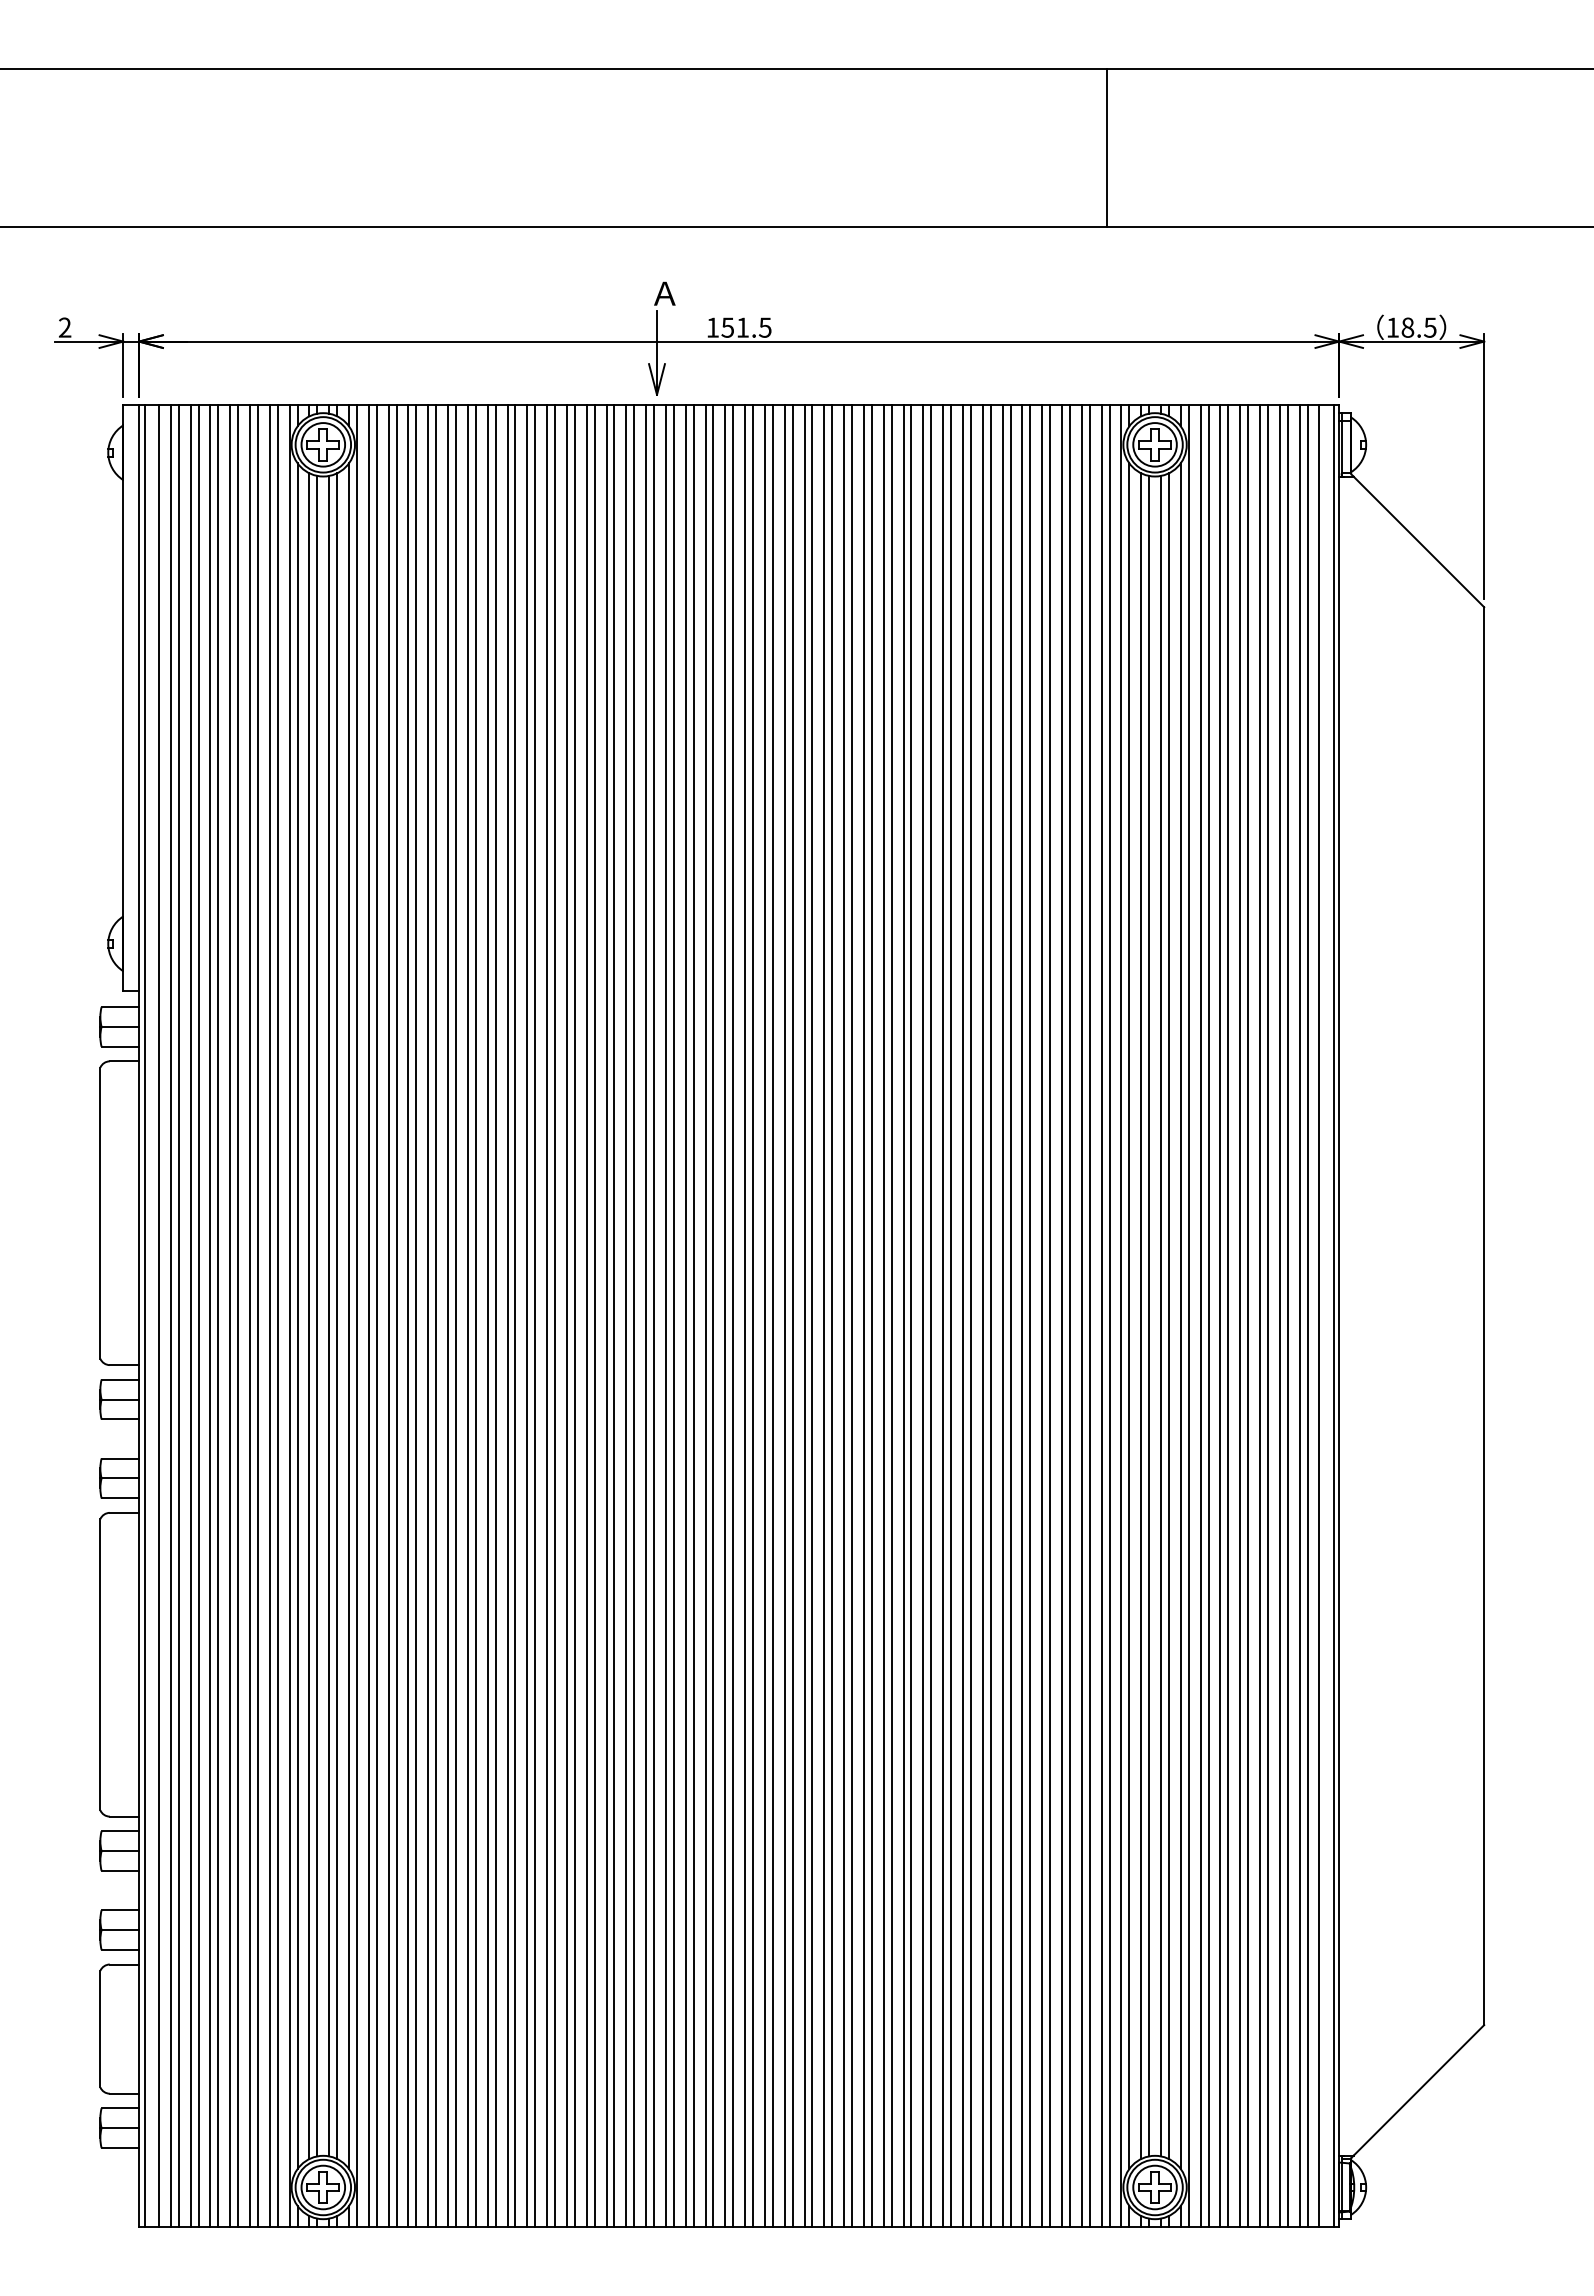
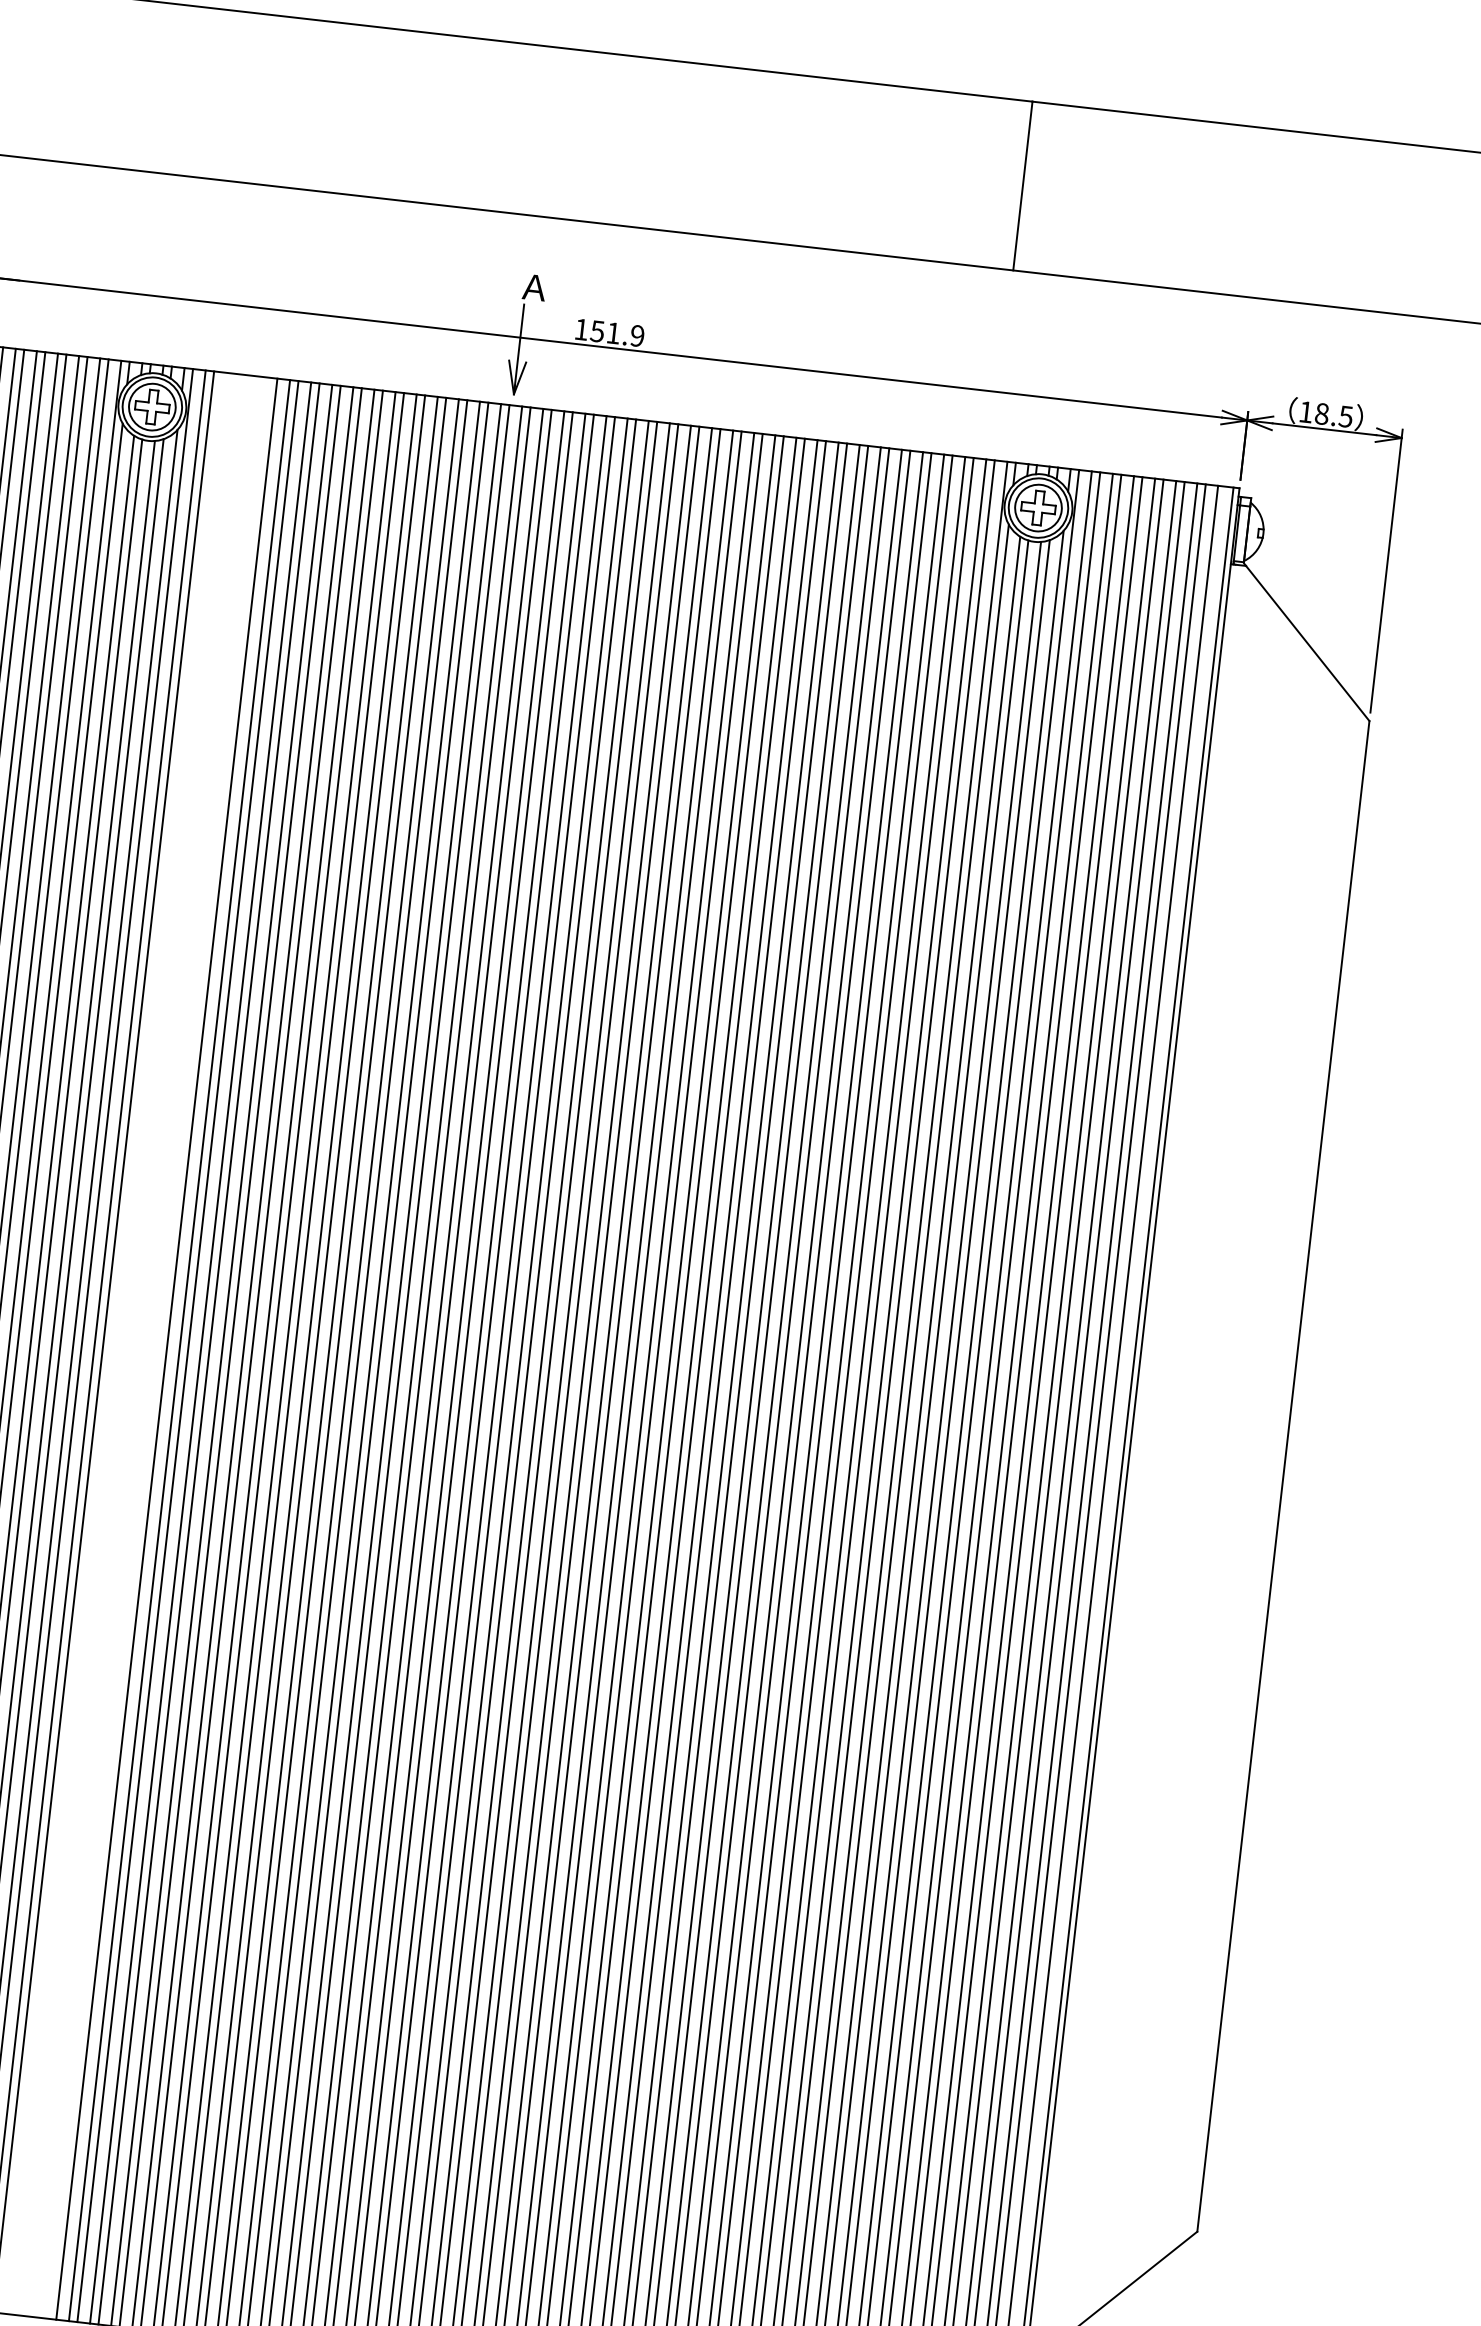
text: (764, 327) -> (636, 335), 151.5 -> 151.9
line: (388, 1316) -> (115, 1343), removed
line: (396, 1316) -> (124, 1344), removed
line: (408, 1316) -> (137, 1346), removed
line: (416, 1316) -> (145, 1347), removed
line: (428, 1316) -> (158, 1348), removed

